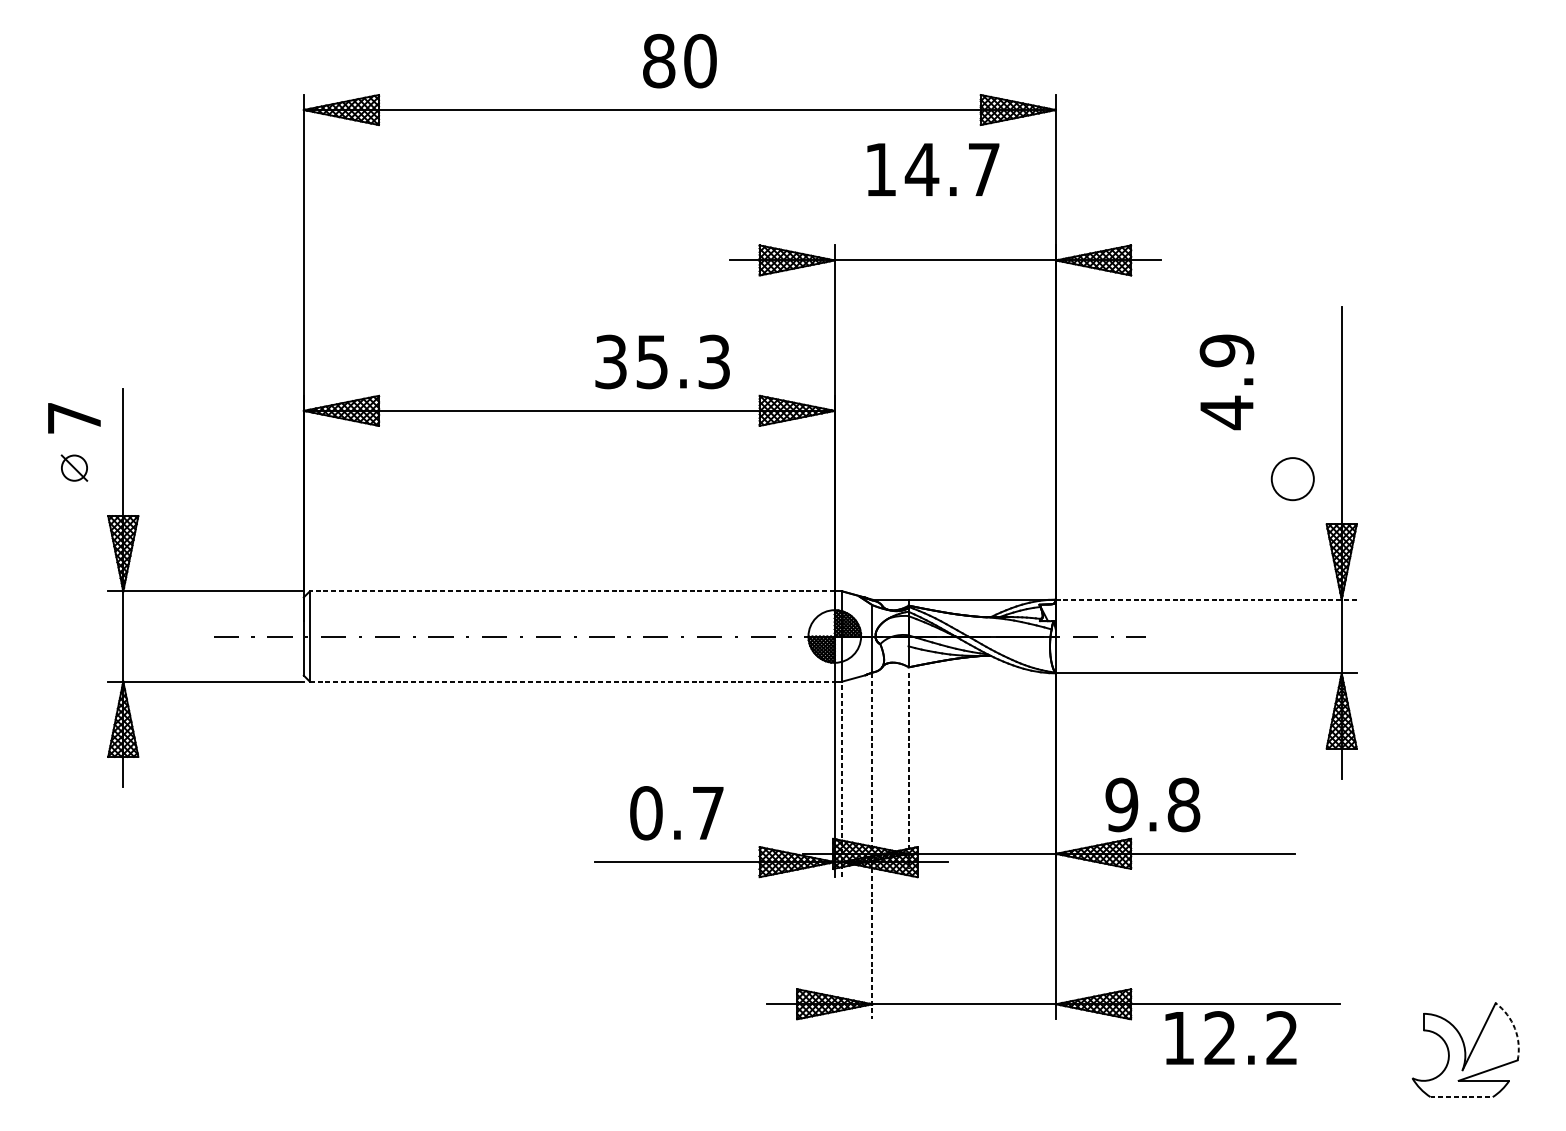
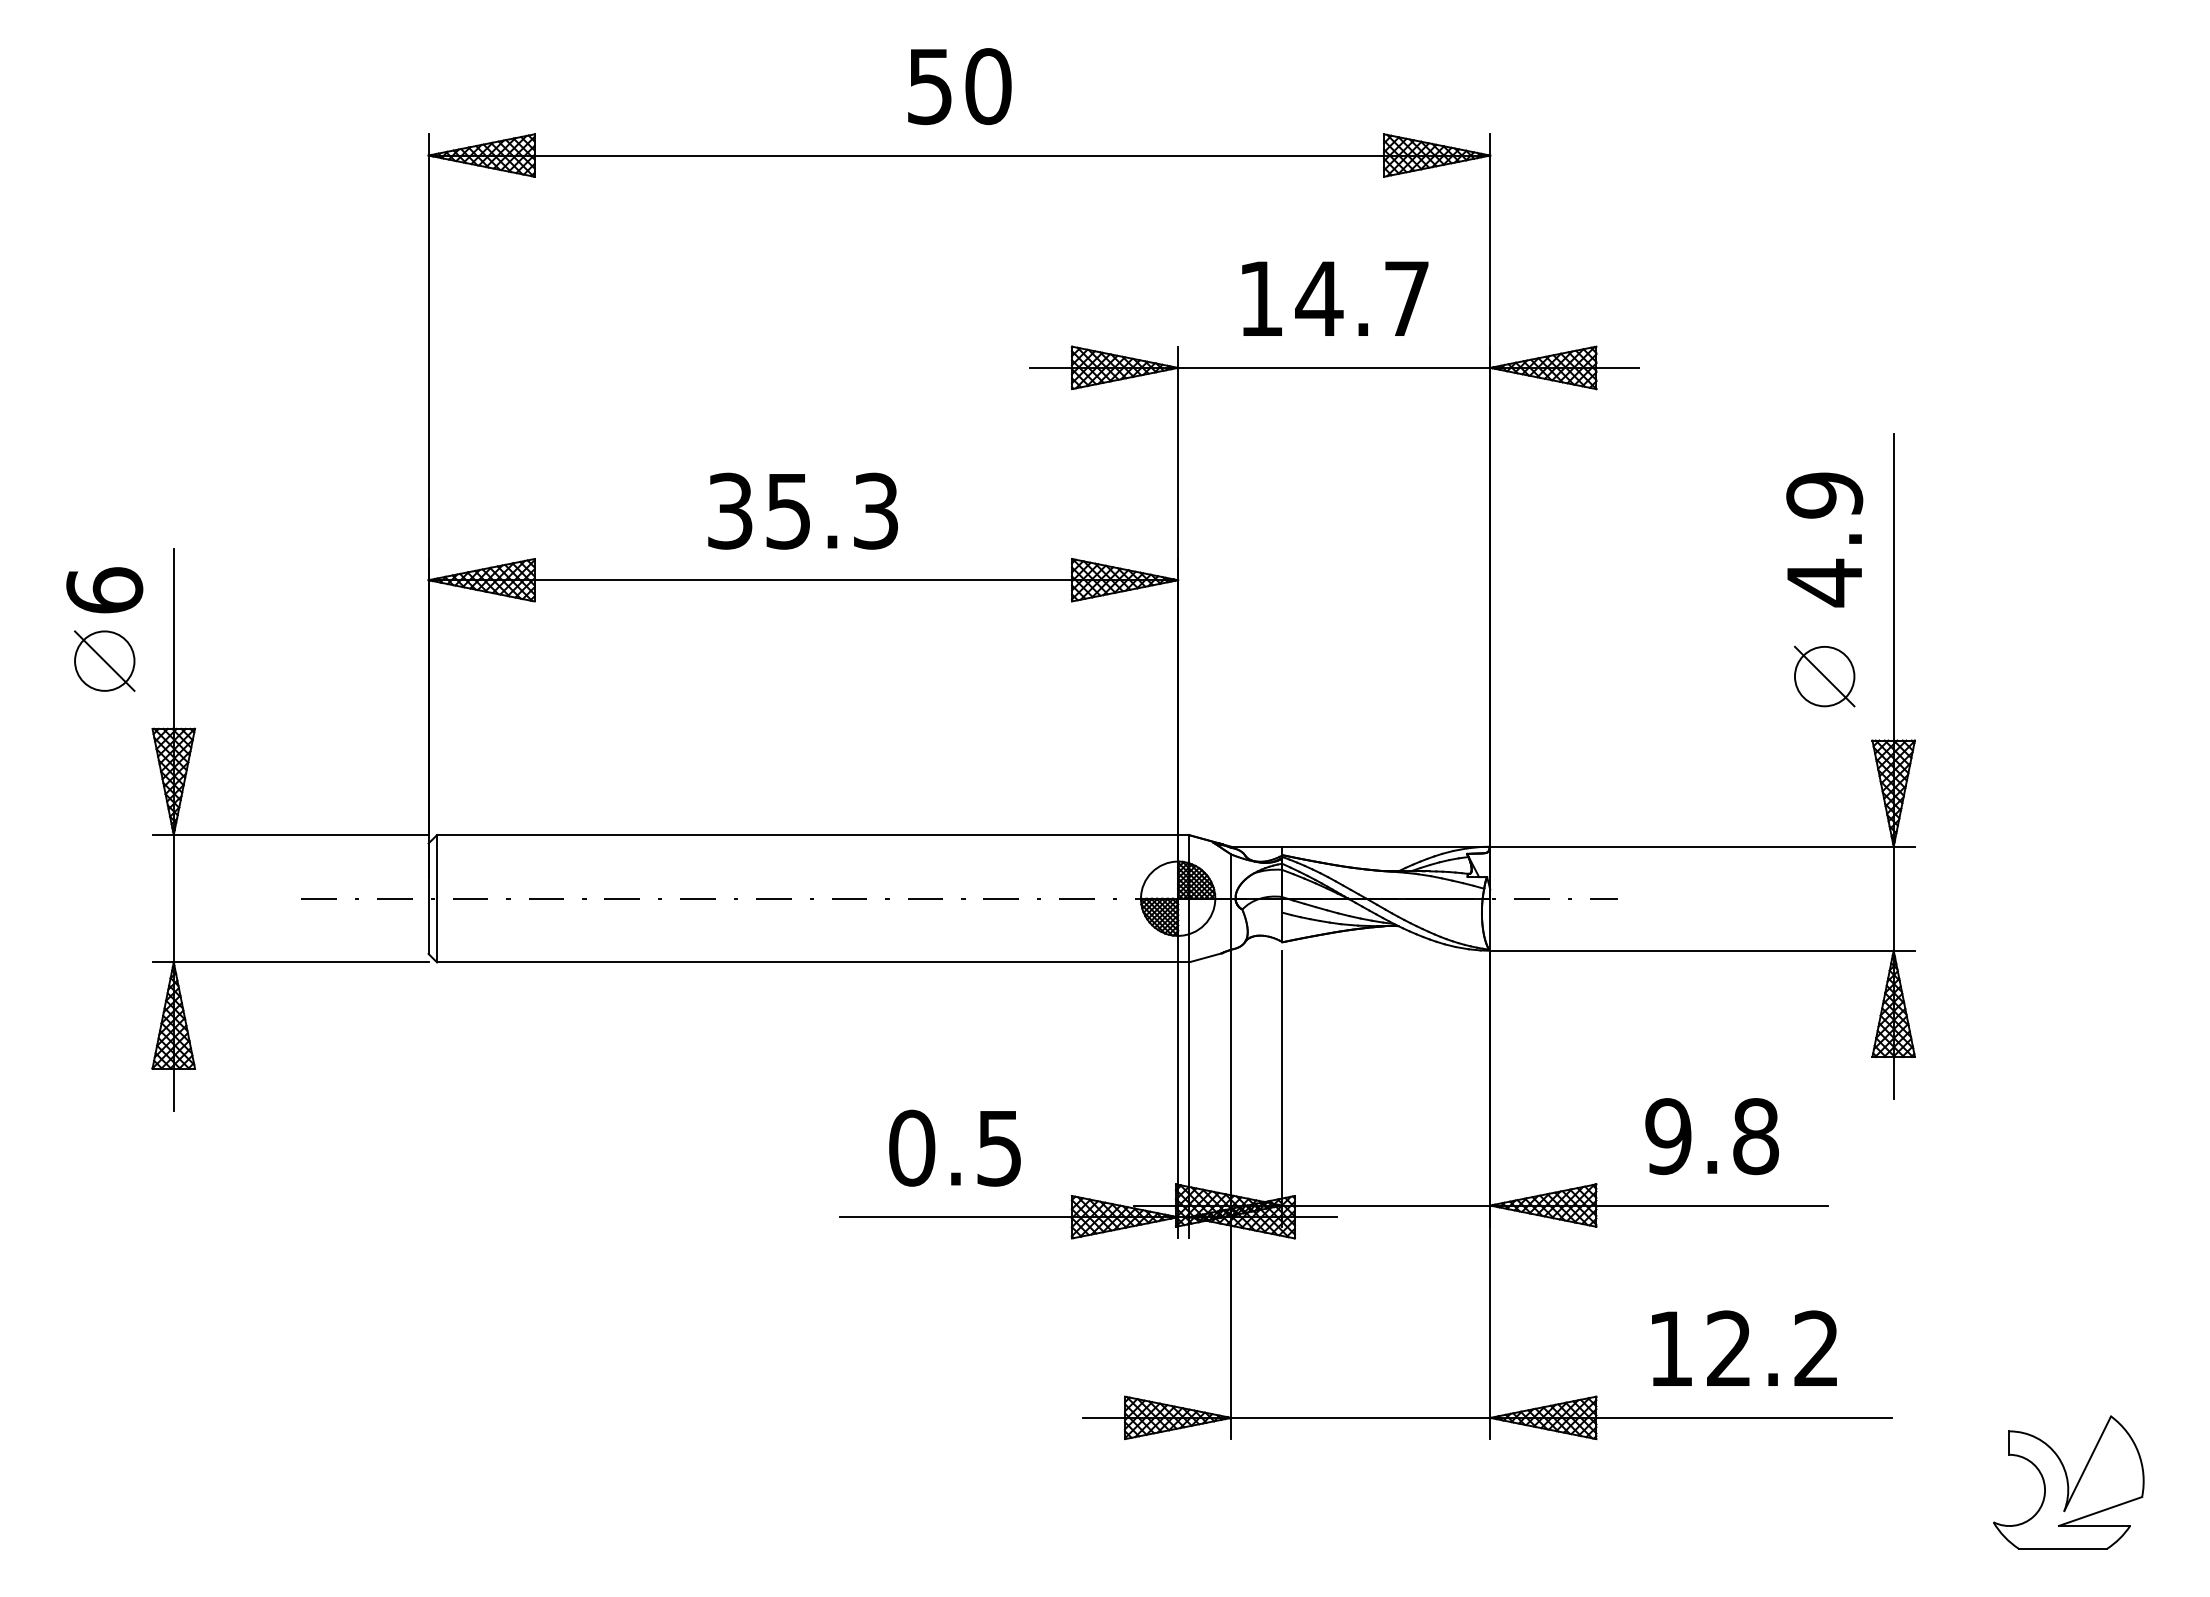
text: (659, 61) -> (930, 86), 80 -> 50
text: (933, 169) -> (1335, 298), moved
text: (662, 361) -> (802, 510), moved
text: (1226, 382) -> (1824, 539), moved
text: (74, 418) -> (104, 590), 7 -> 6
part: (74, 467) -> (104, 660), size x1.67
line: (1292, 479) -> (1824, 676), added
line: (572, 591) -> (807, 835), dashed -> solid
line: (1206, 599) -> (1702, 846), dashed -> solid
line: (572, 681) -> (807, 962), dashed -> solid
line: (908, 771) -> (1282, 1089), dashed -> solid
line: (842, 778) -> (1188, 1099), dashed -> solid
text: (1152, 804) -> (1711, 1136), moved
text: (707, 813) -> (998, 1148), 0.7 -> 0.5
line: (872, 846) -> (1231, 1195), dashed -> solid
arc: (1515, 1028) -> (2138, 1452), dashed -> solid
text: (1231, 1037) -> (1744, 1347), moved
line: (1462, 1096) -> (2063, 1548), dashed -> solid

